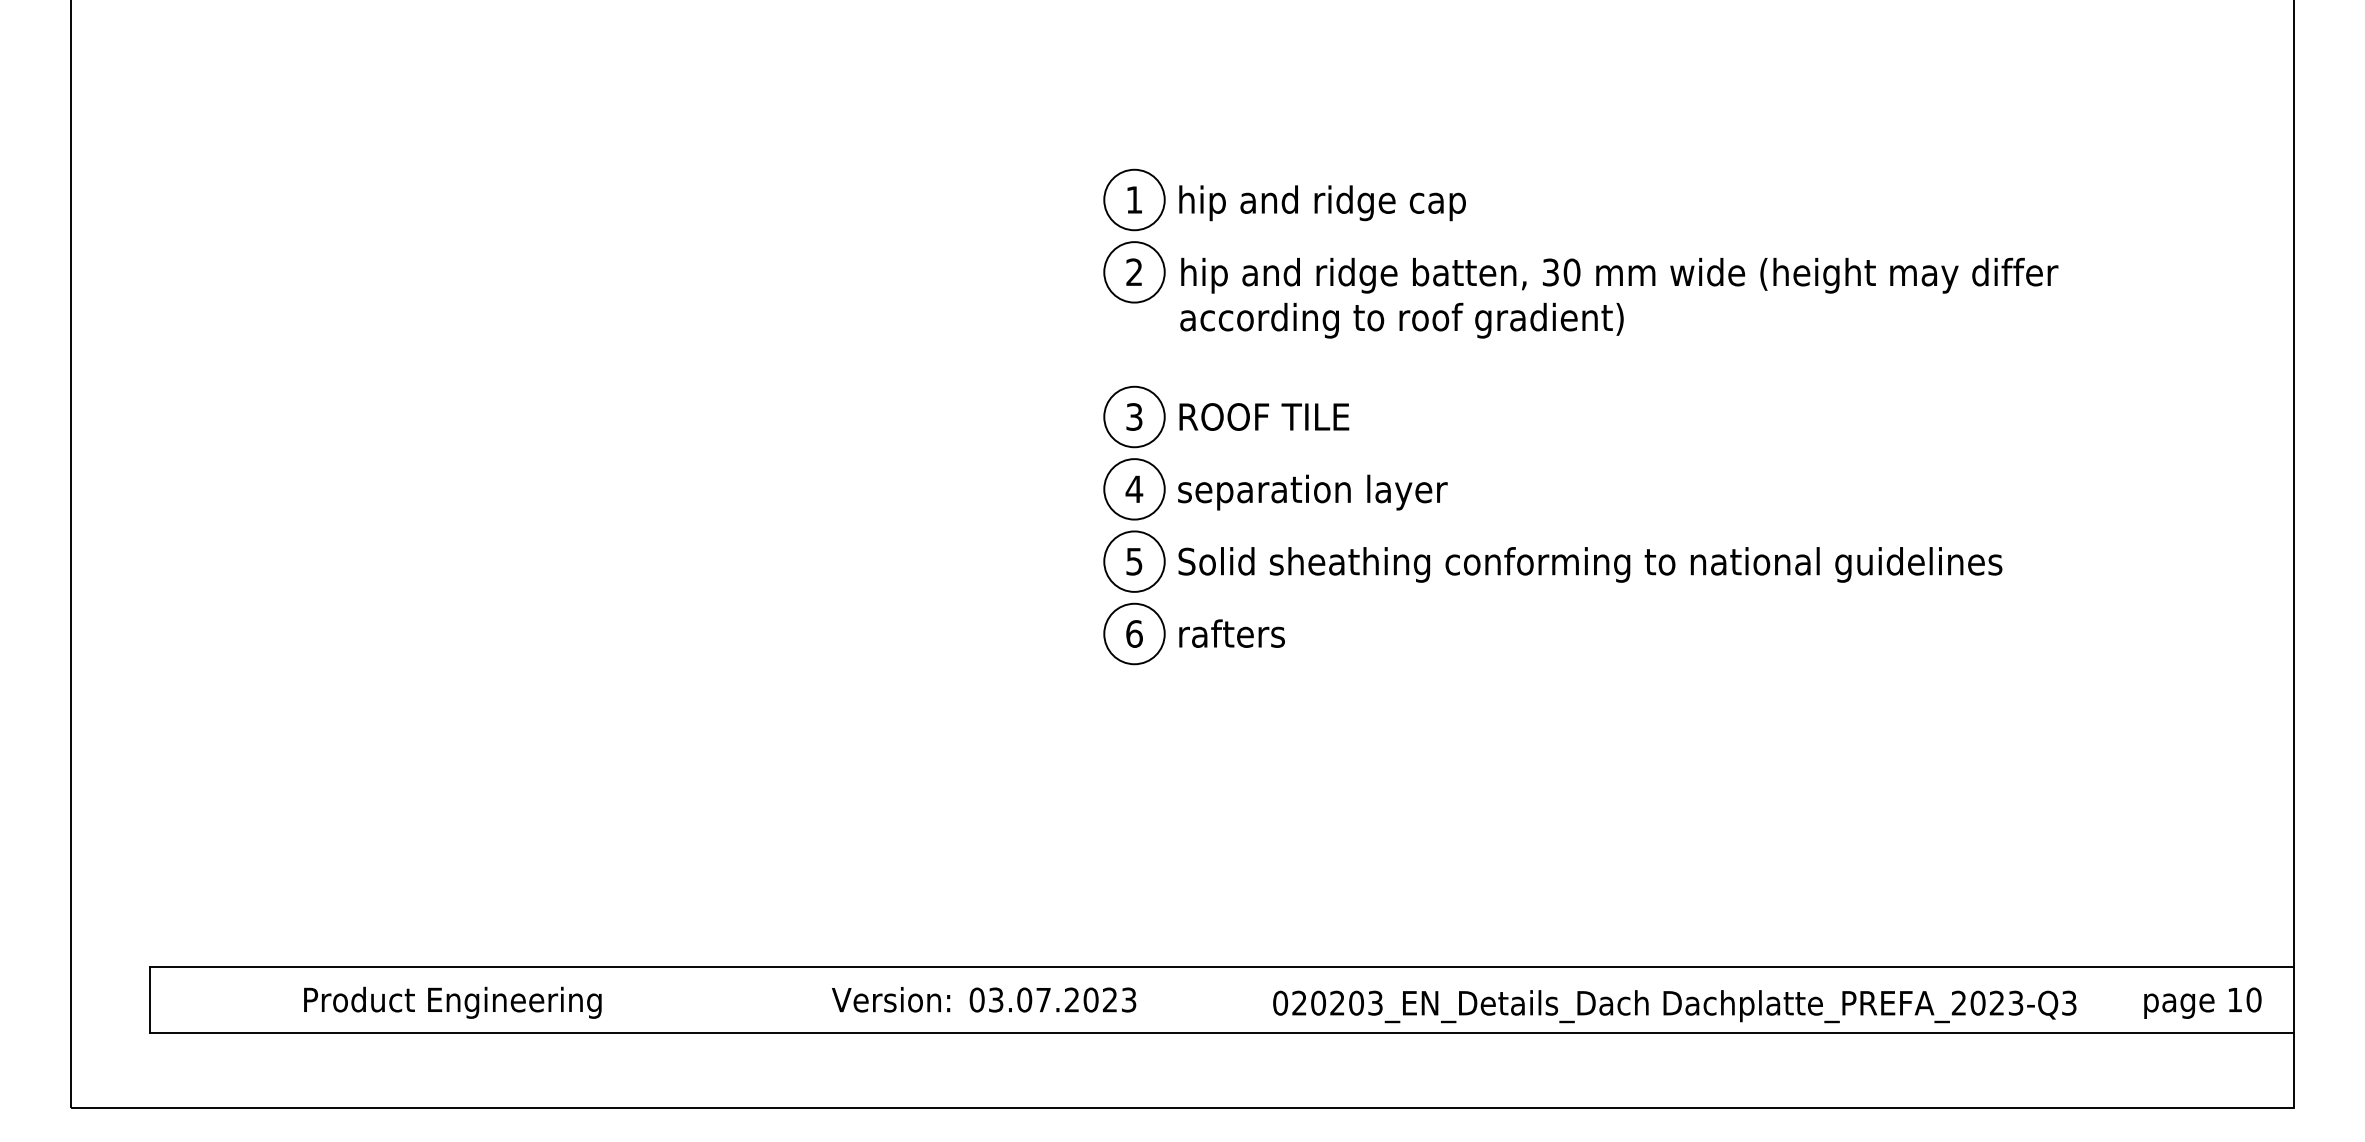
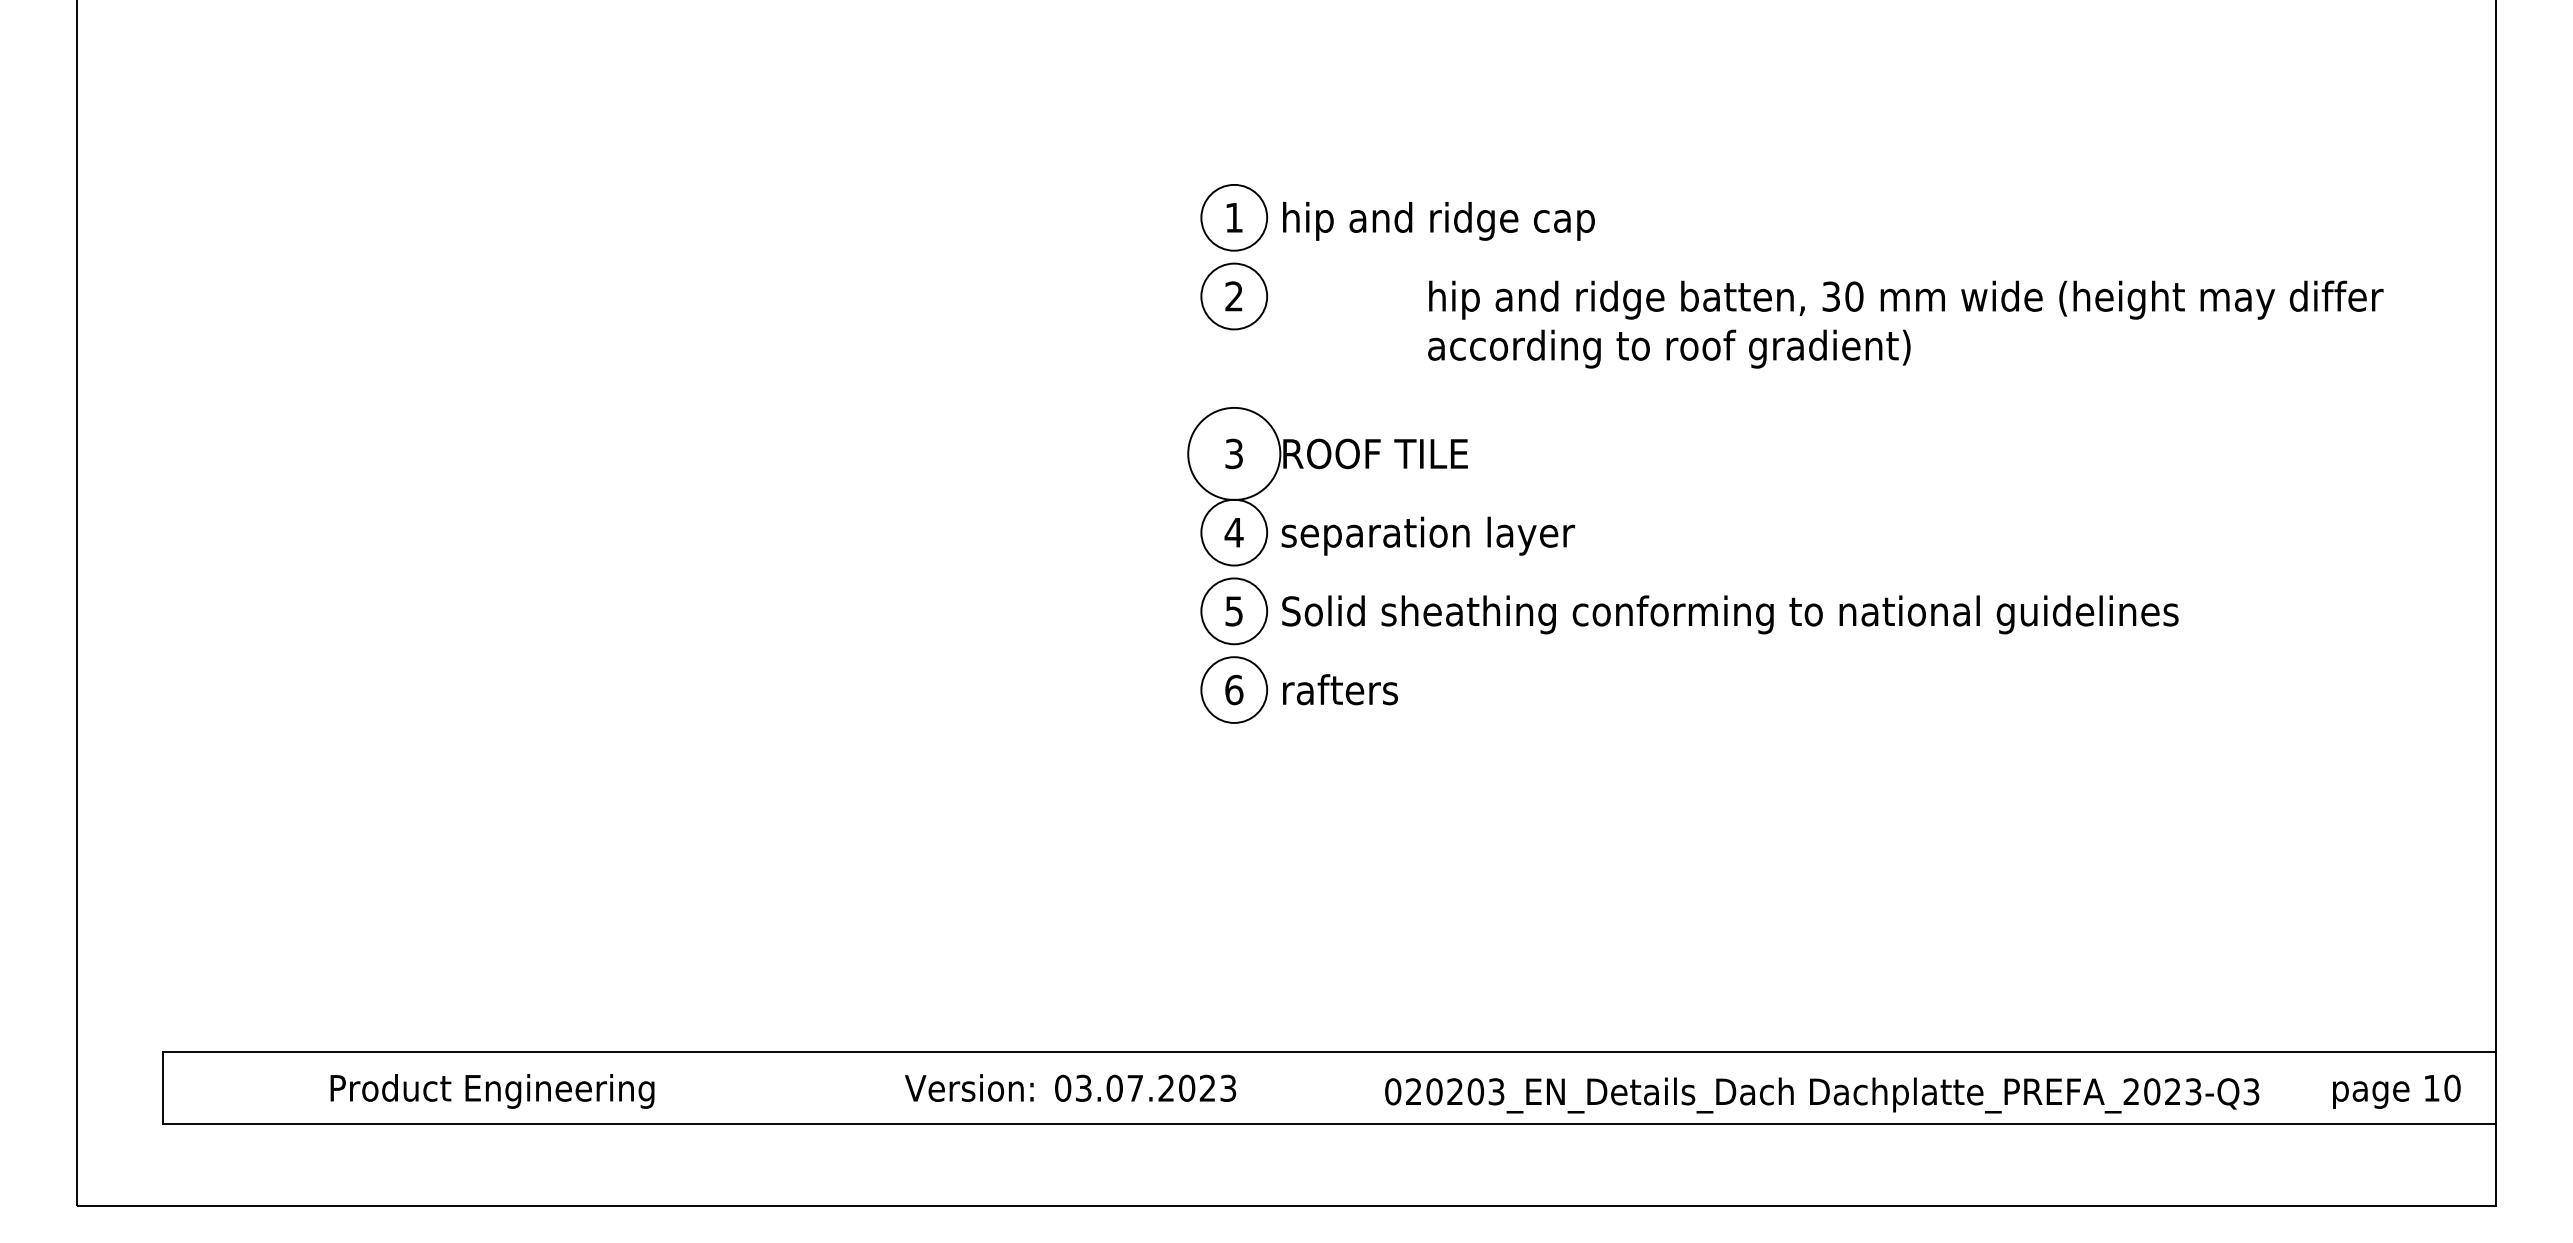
text: (1619, 298) -> (1905, 324), moved
circle: (1134, 416) -> (1234, 453), size x1.4

